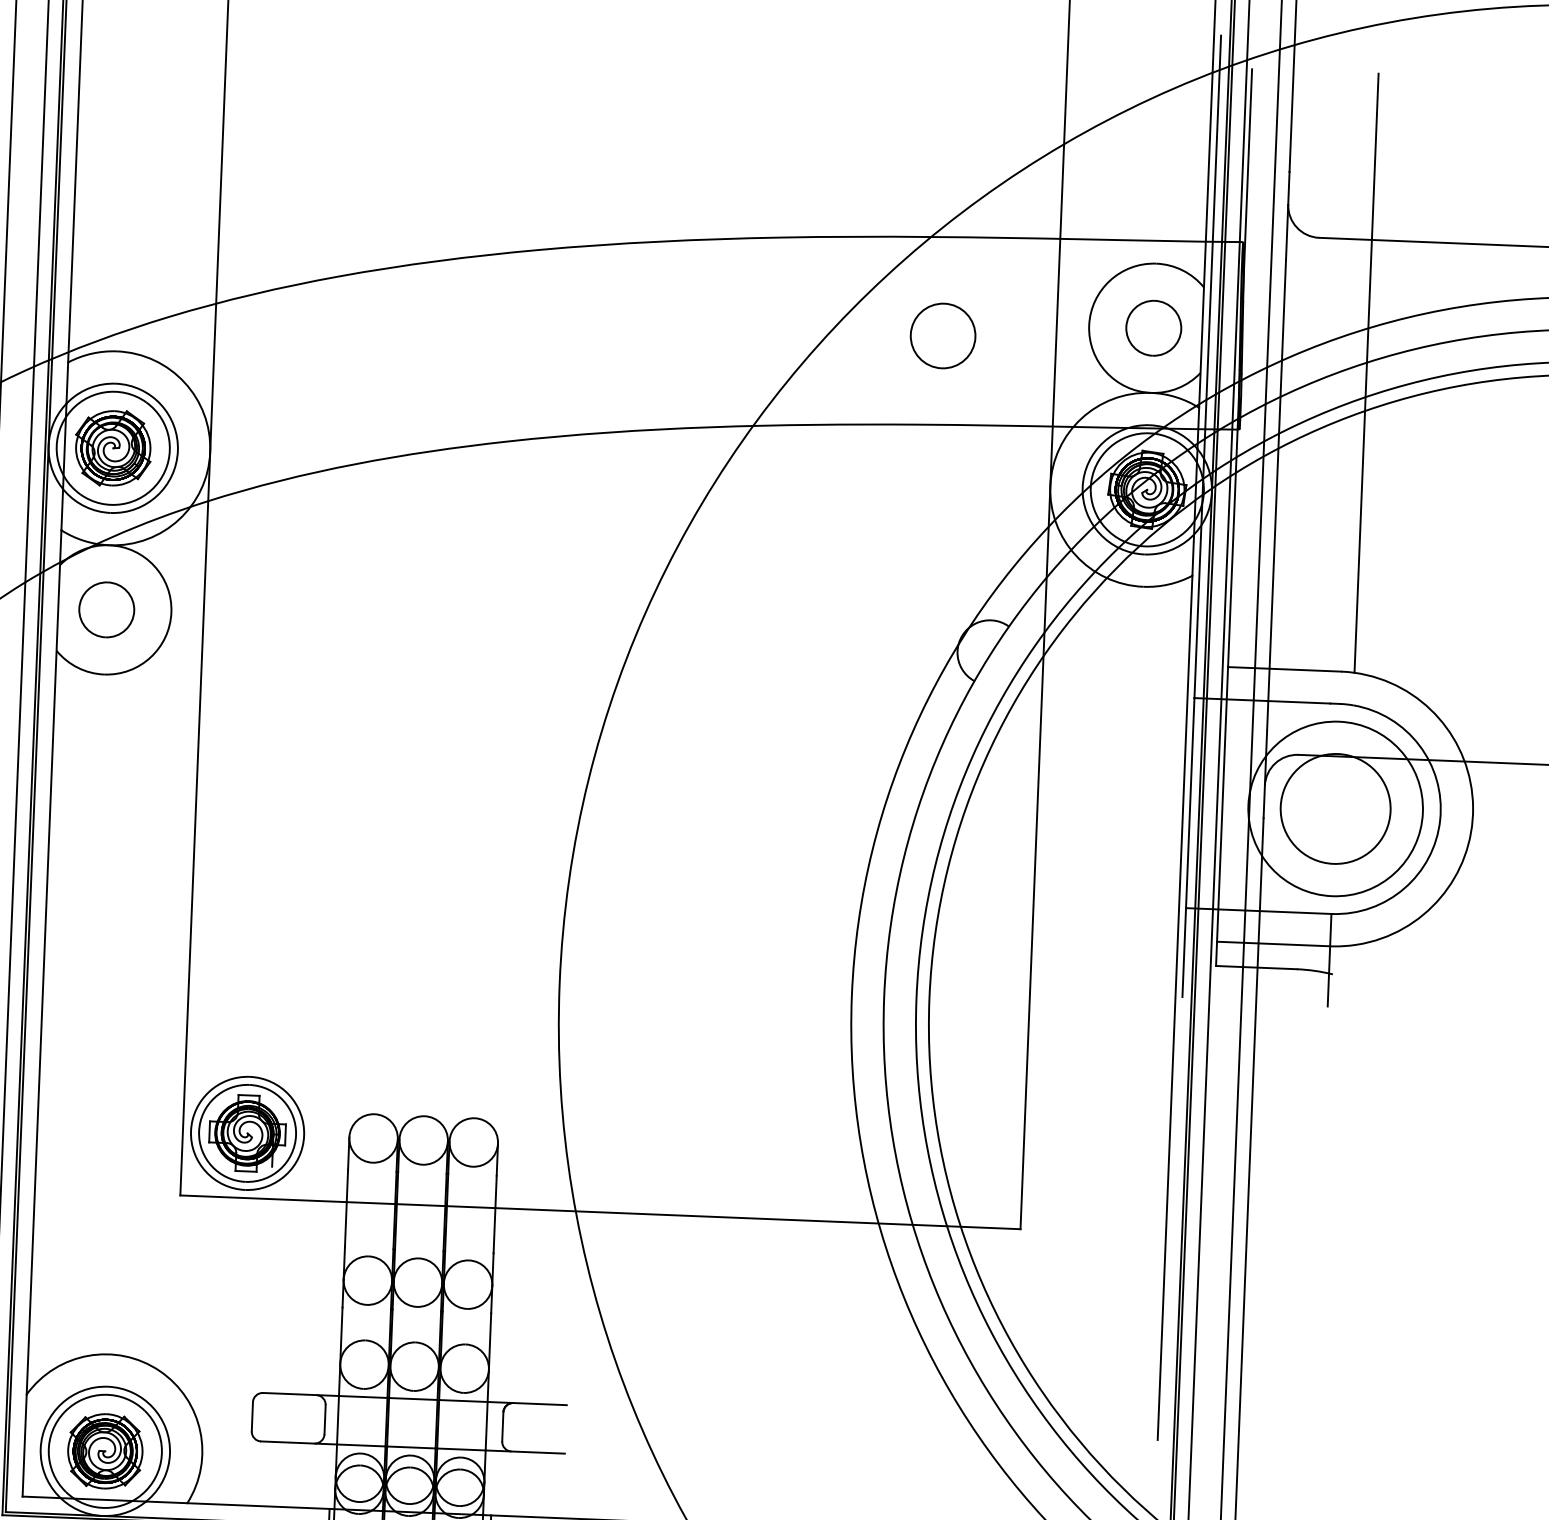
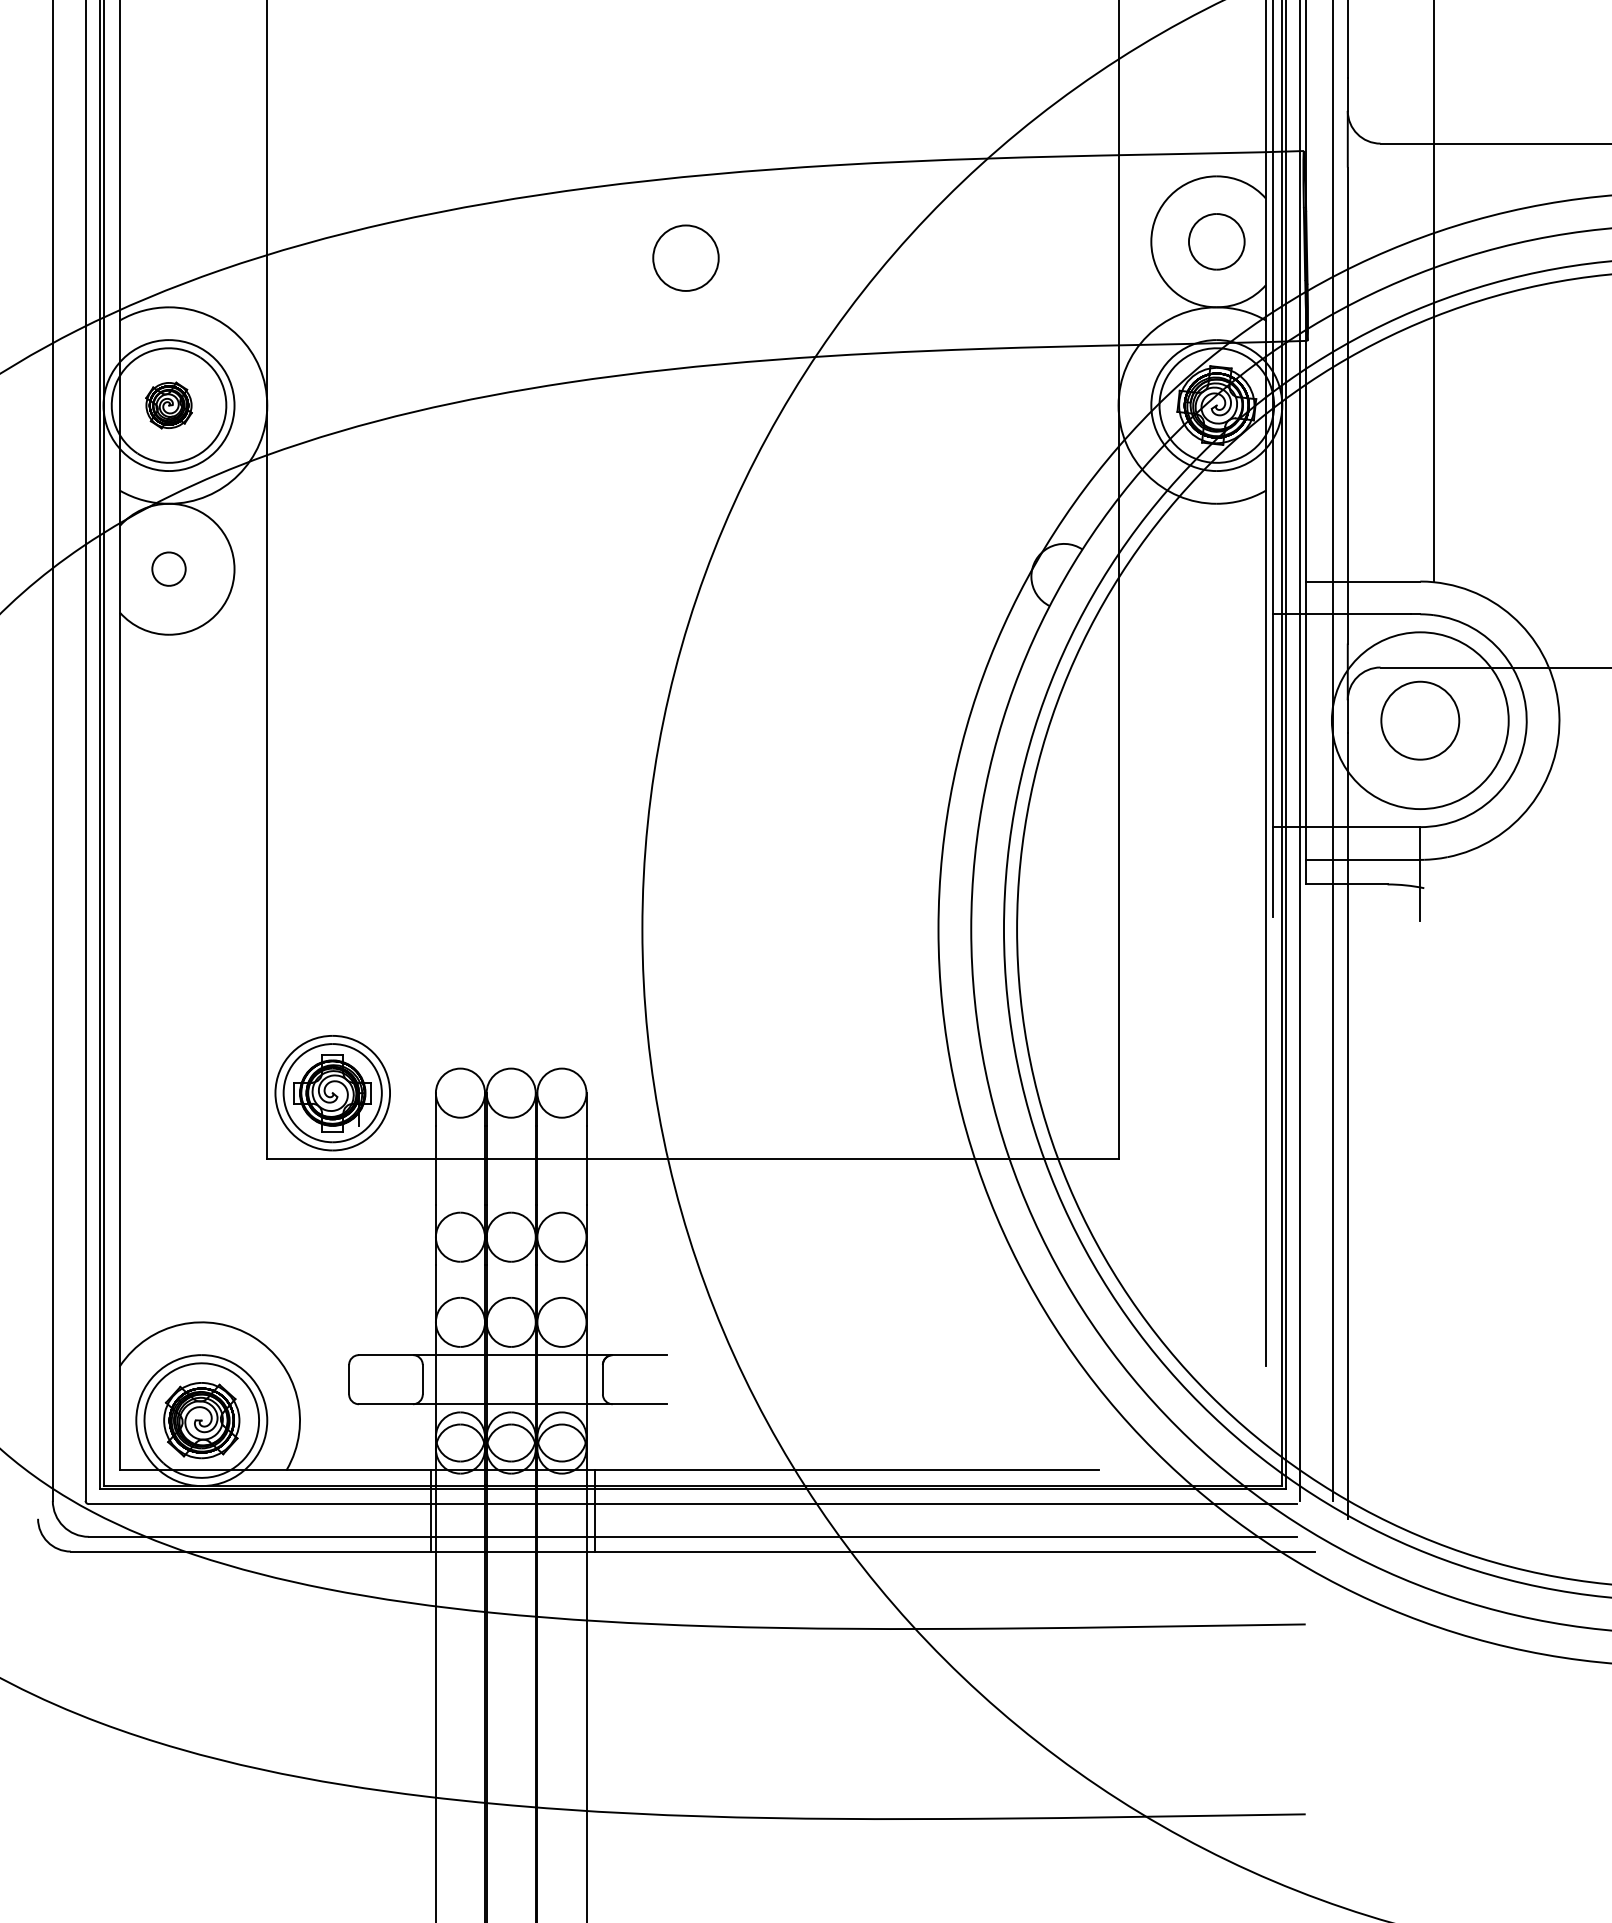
circle: (942, 335) -> (685, 257), moved
part: (112, 448) -> (168, 405), size x0.6
part: (106, 609) -> (168, 568), size x0.6
circle: (1334, 808) -> (1419, 720), size x0.7

